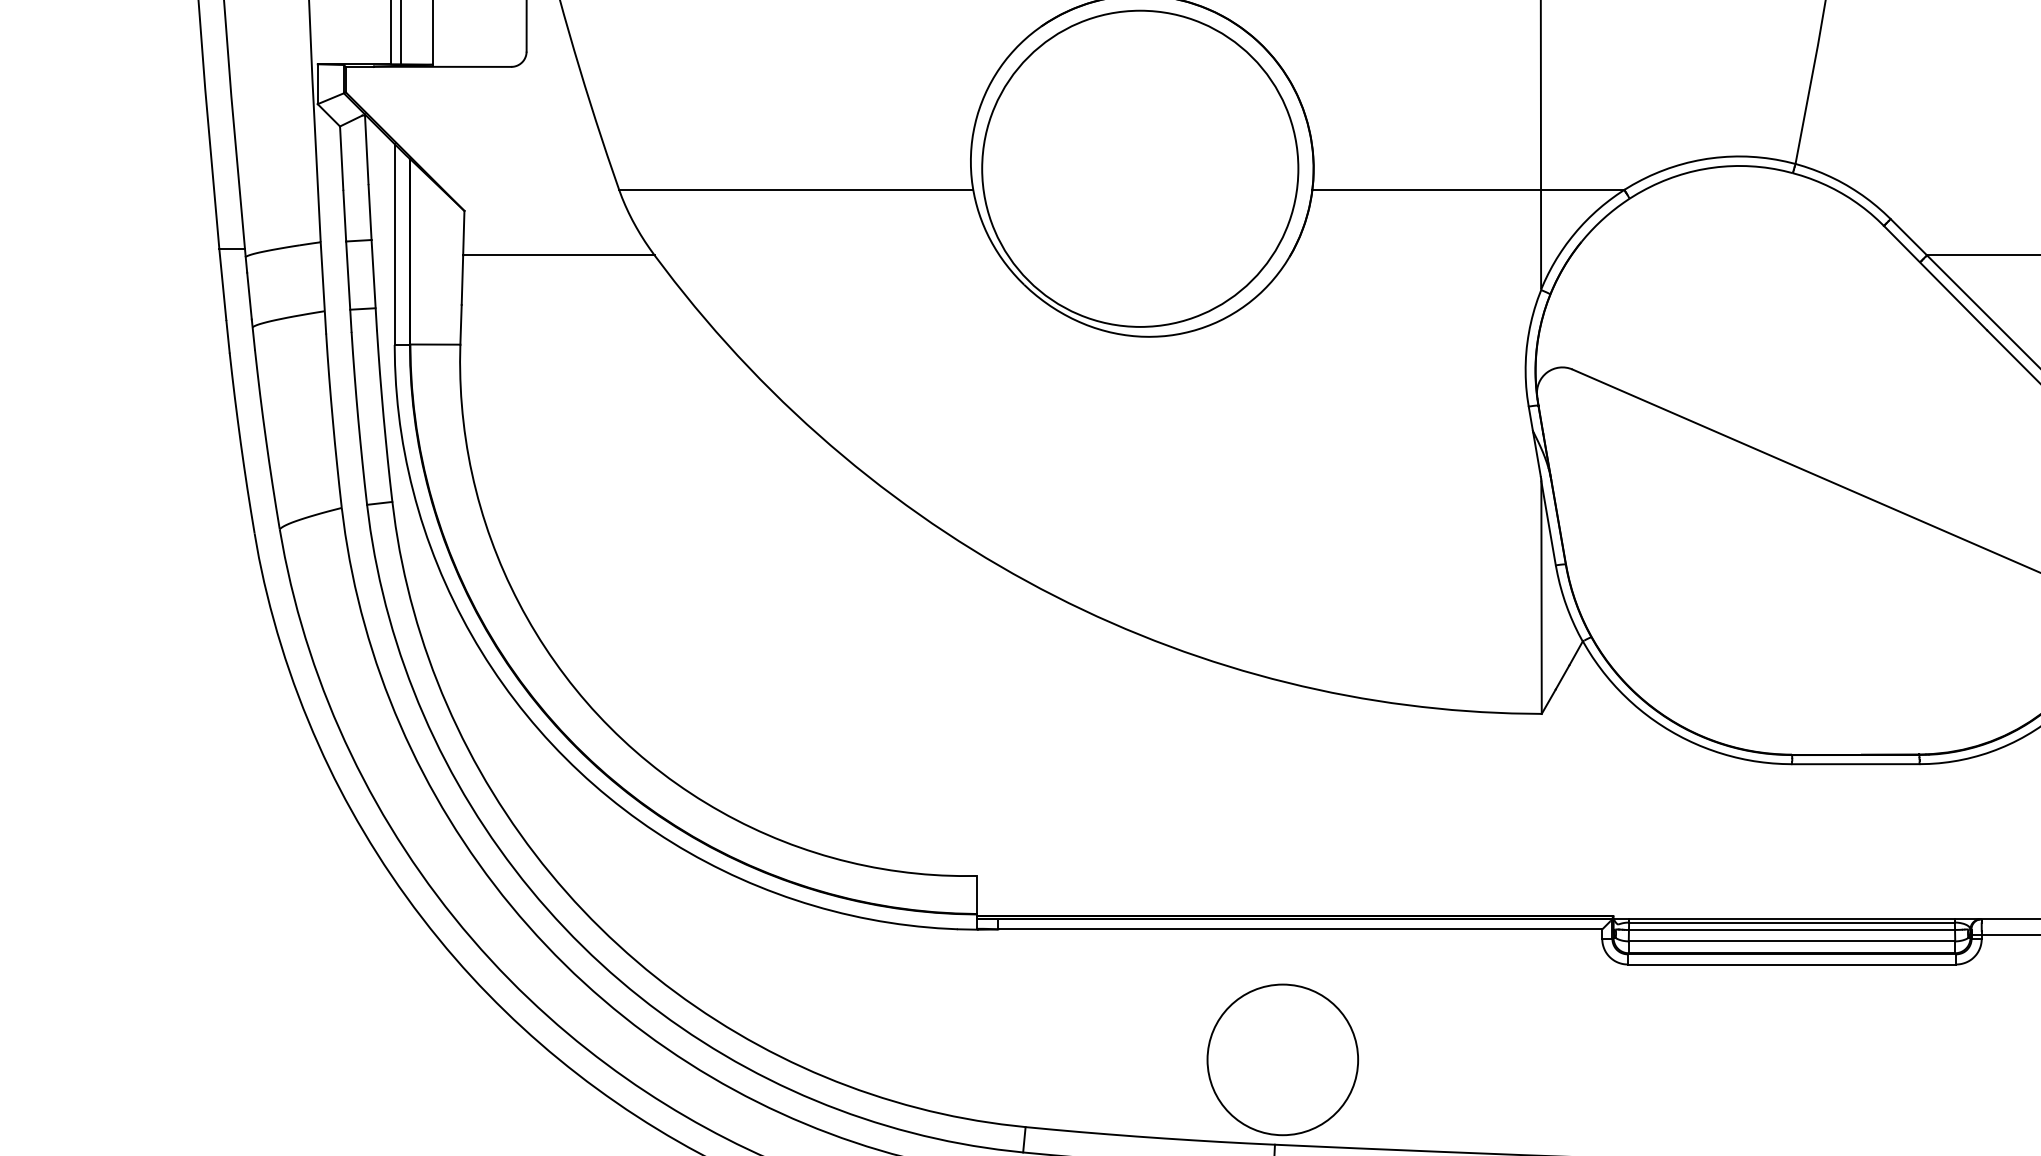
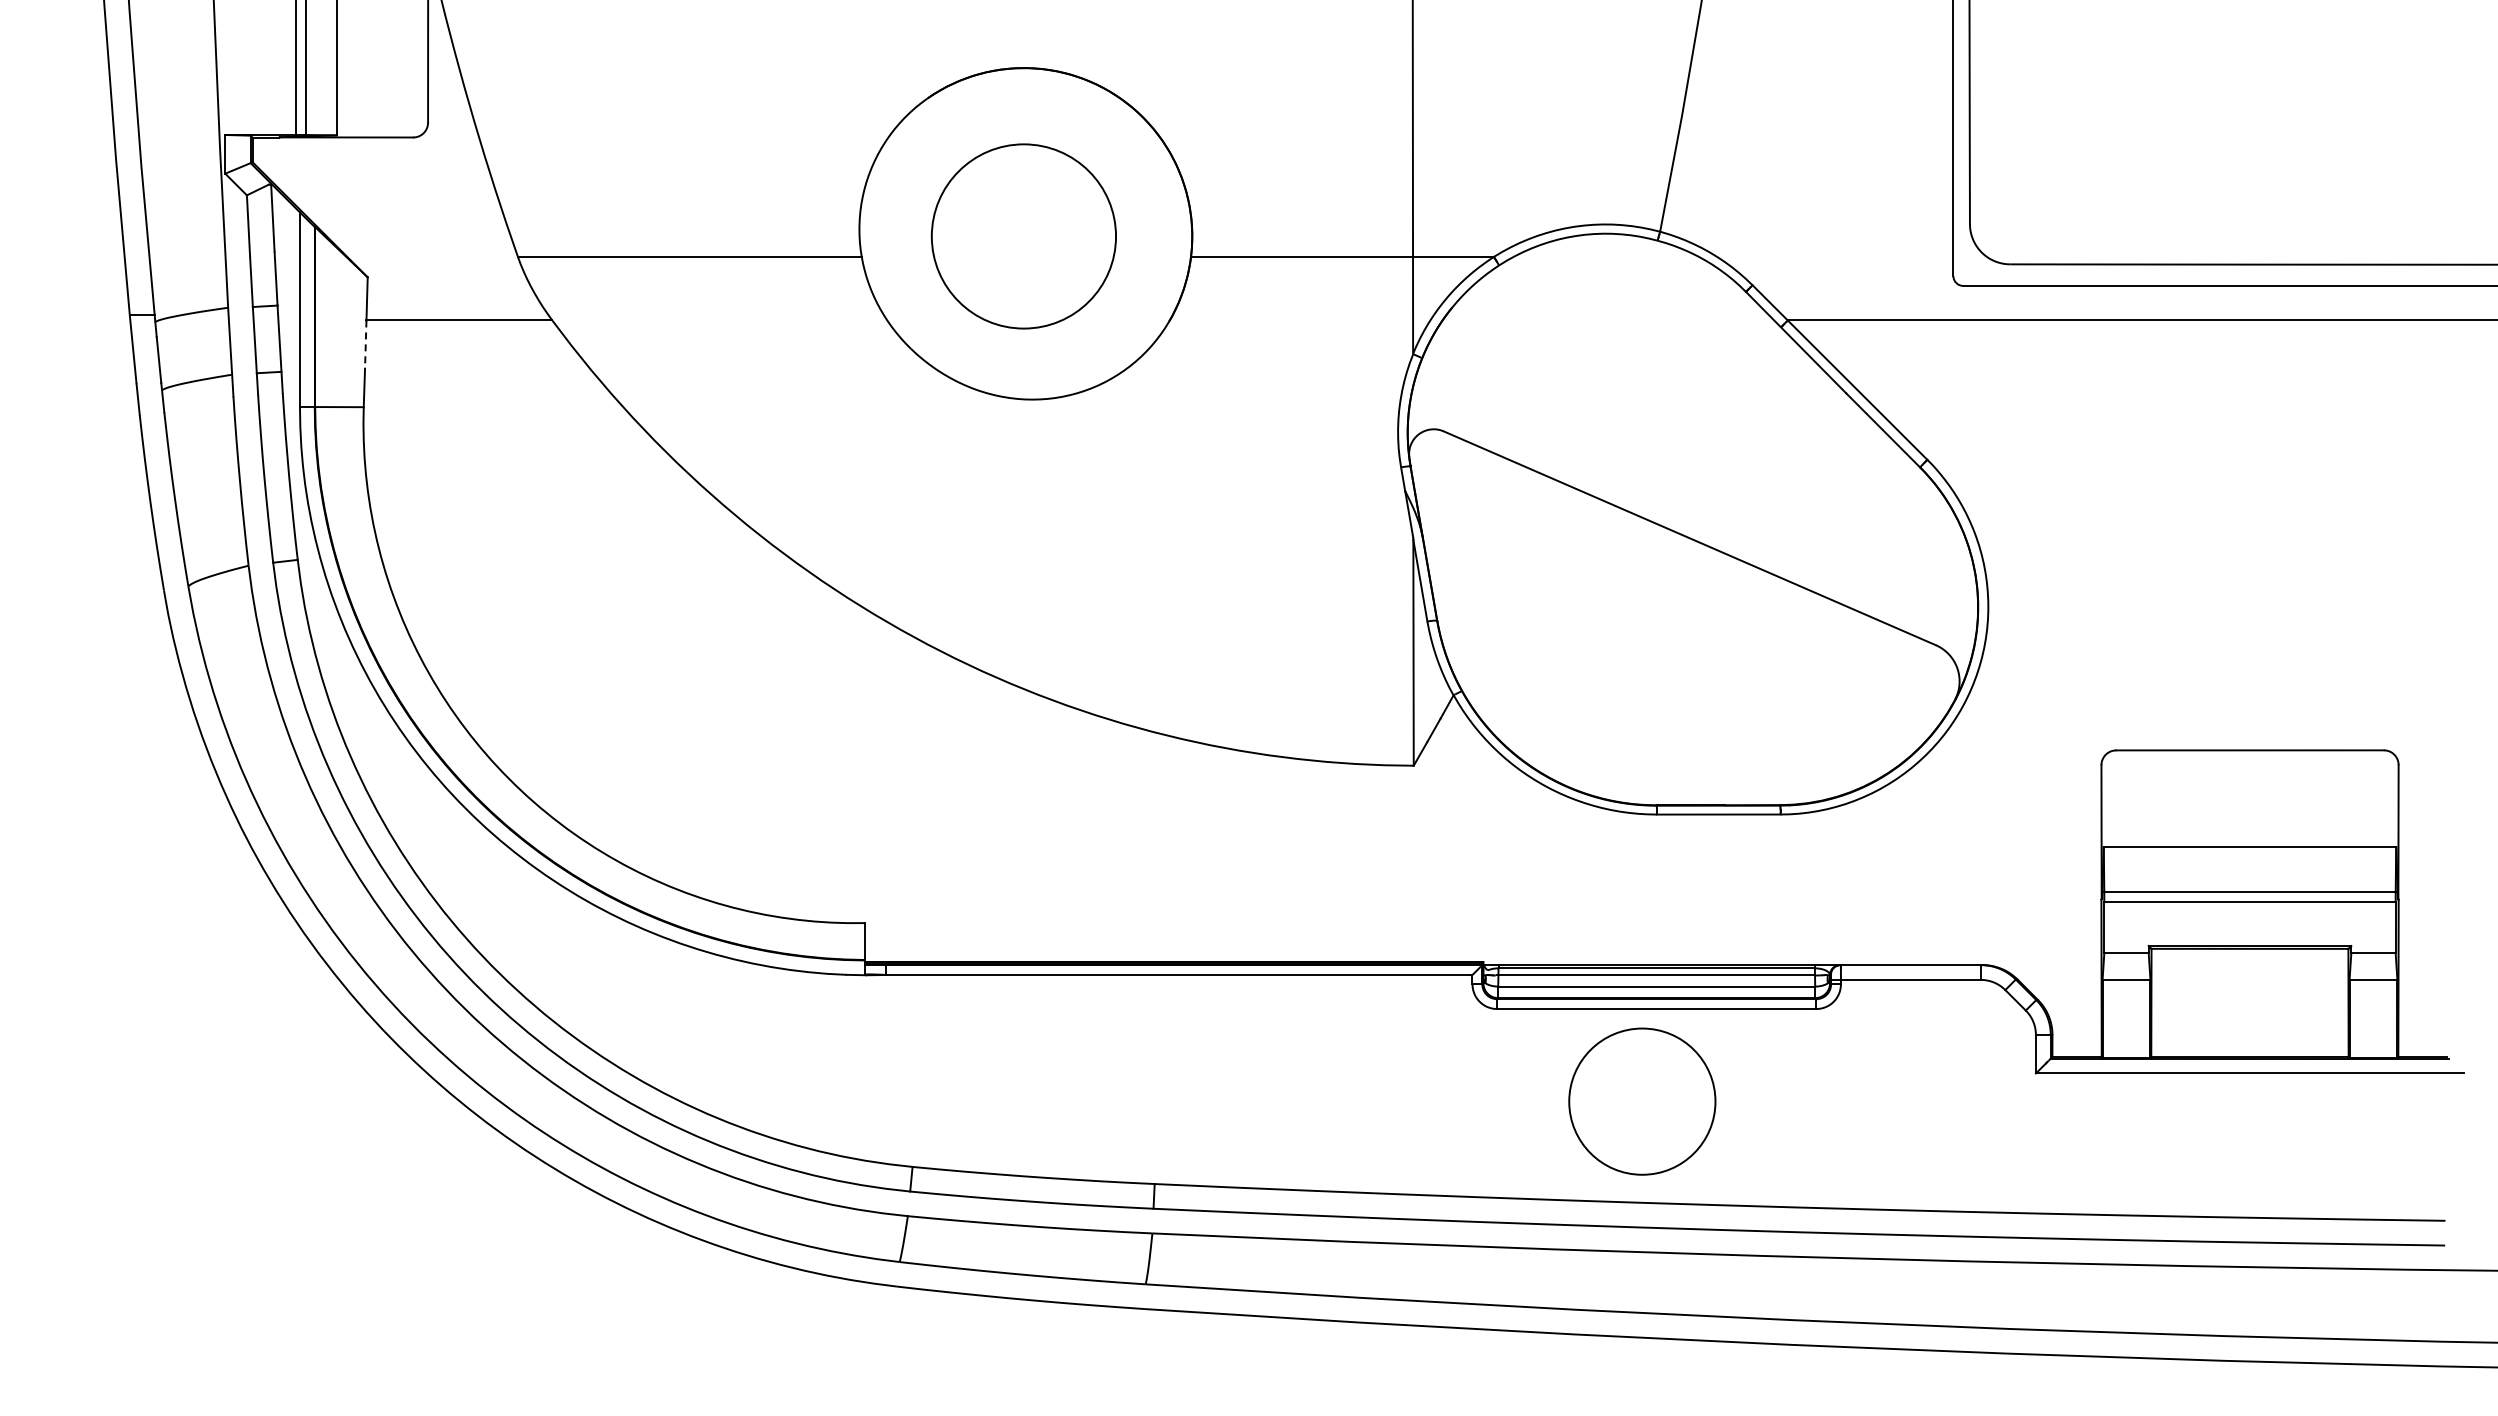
circle: (1139, 167) -> (1023, 235), size x0.6
line: (462, 281) -> (365, 345), solid -> dashed
circle: (1283, 1059) -> (1642, 1101), moved

